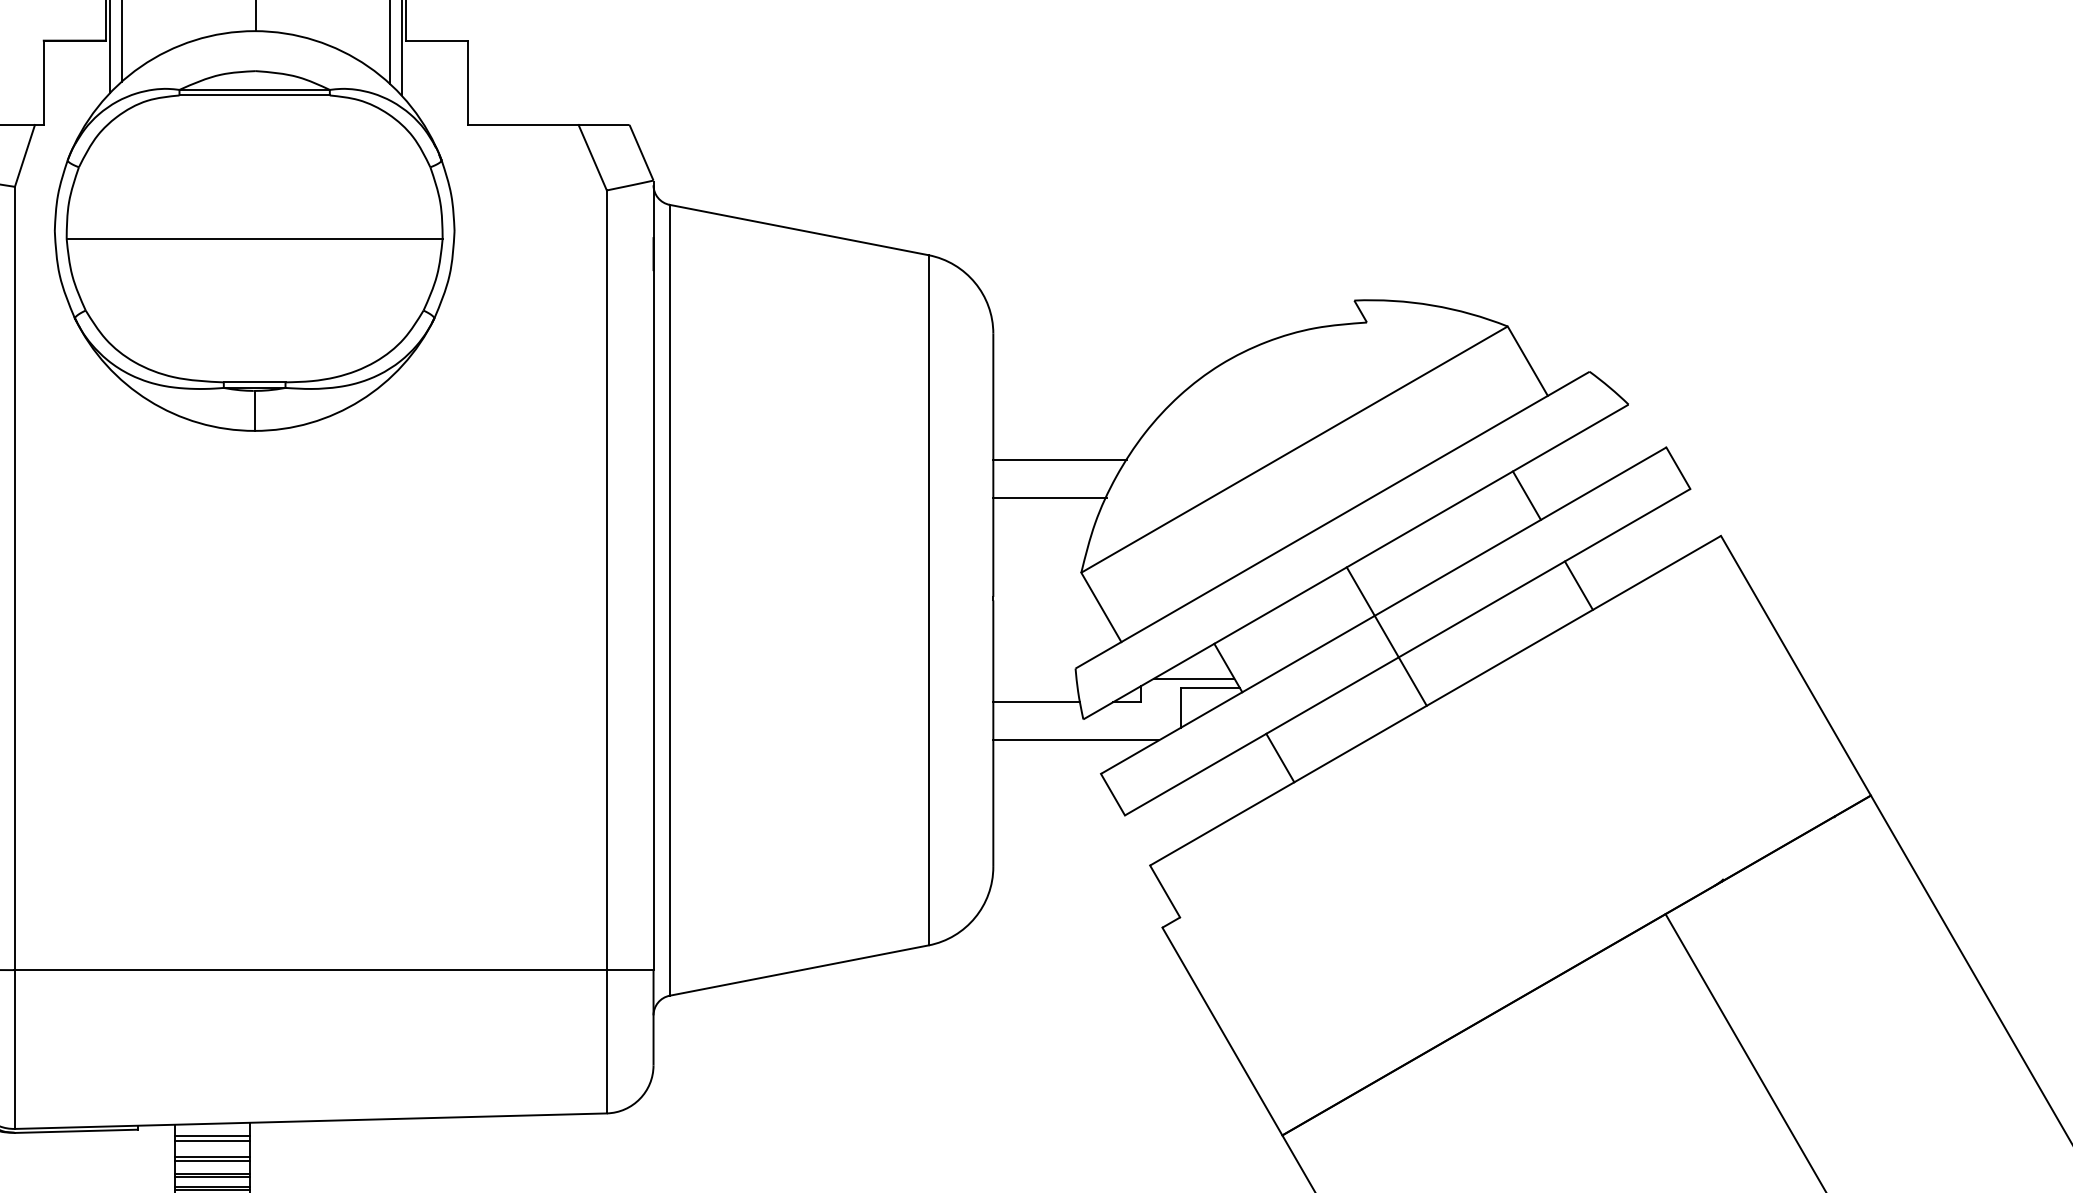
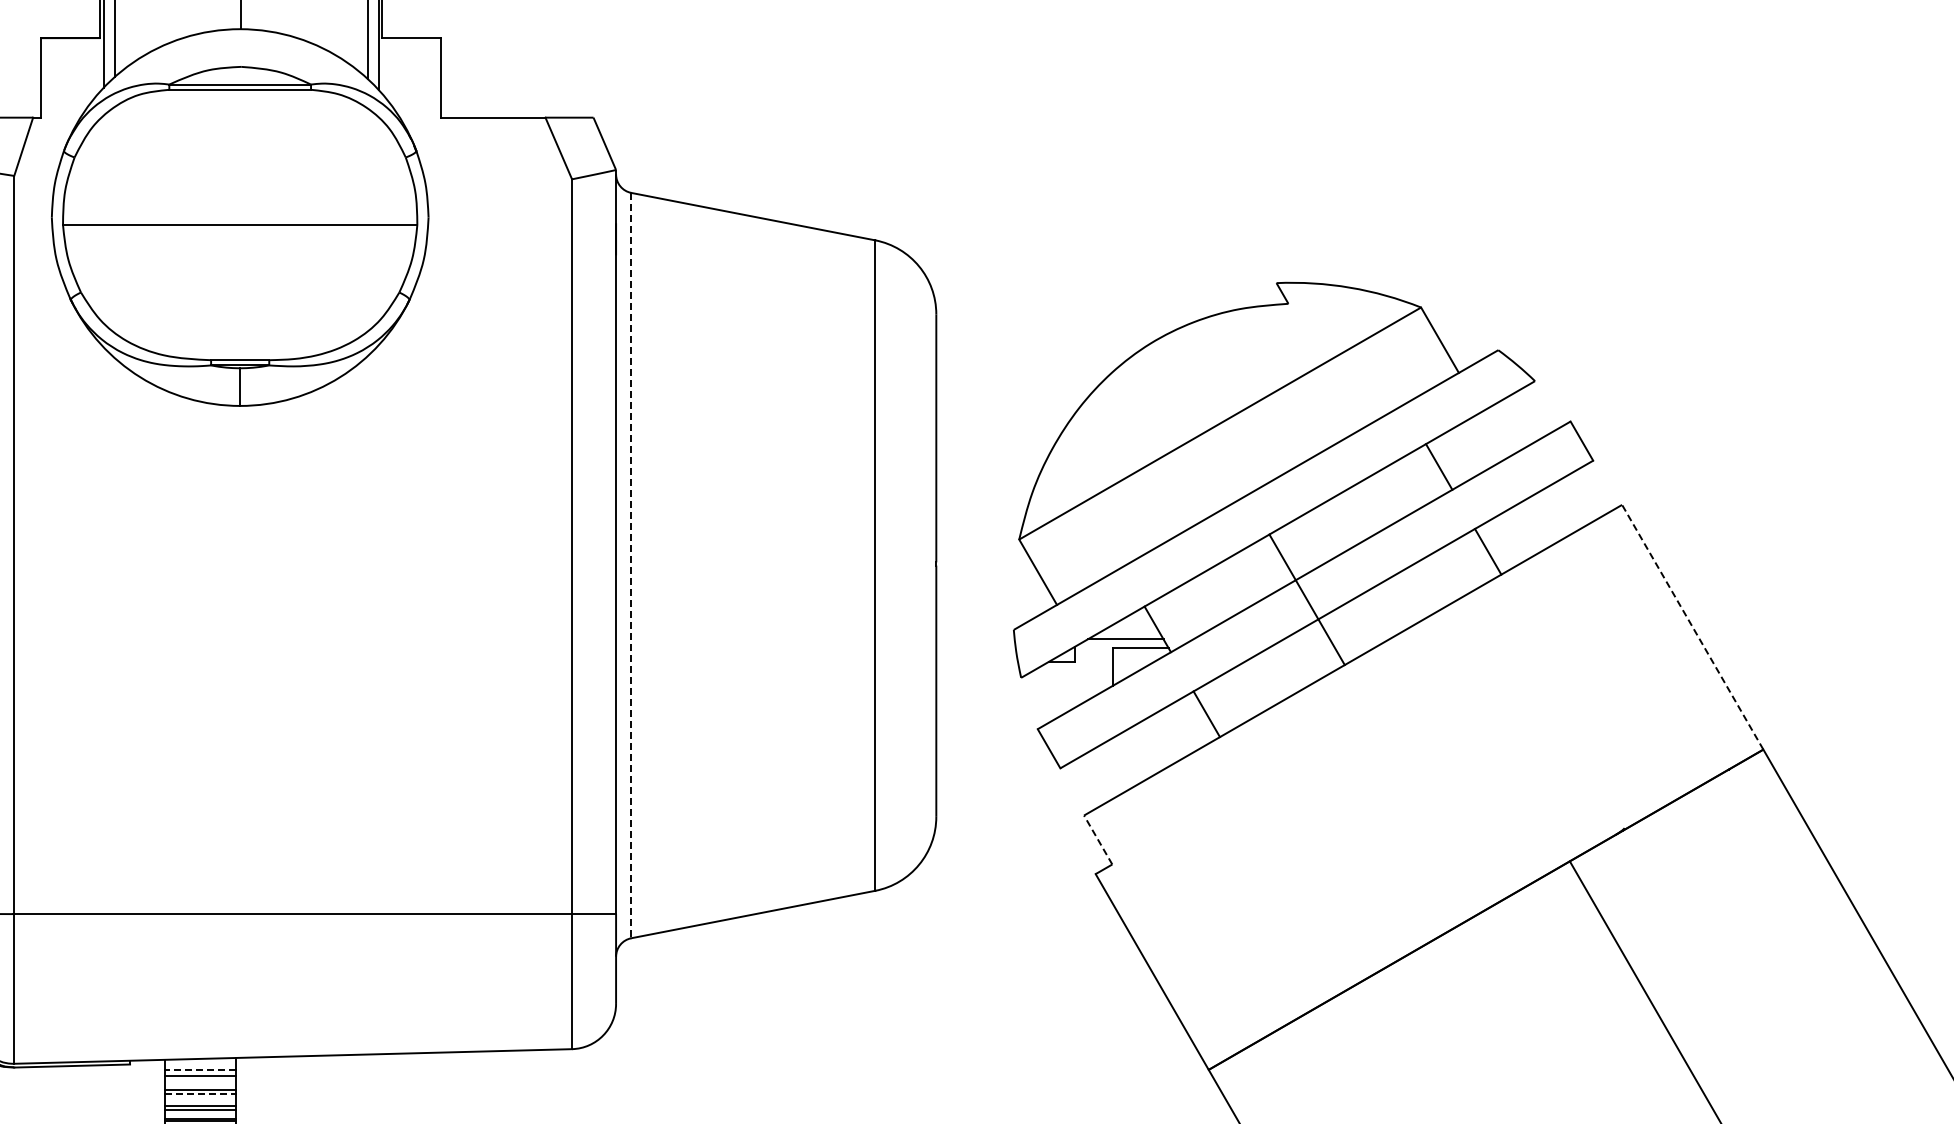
line: (1060, 460) -> (999, 433), removed
line: (1049, 498) -> (989, 469), removed
line: (669, 600) -> (631, 565), solid -> dashed
line: (1795, 664) -> (1692, 626), solid -> dashed
line: (1037, 702) -> (977, 661), removed
line: (1076, 740) -> (1014, 697), removed
line: (1164, 890) -> (1097, 839), solid -> dashed
line: (211, 1136) -> (199, 1070), solid -> dashed
line: (212, 1161) -> (200, 1094), solid -> dashed

